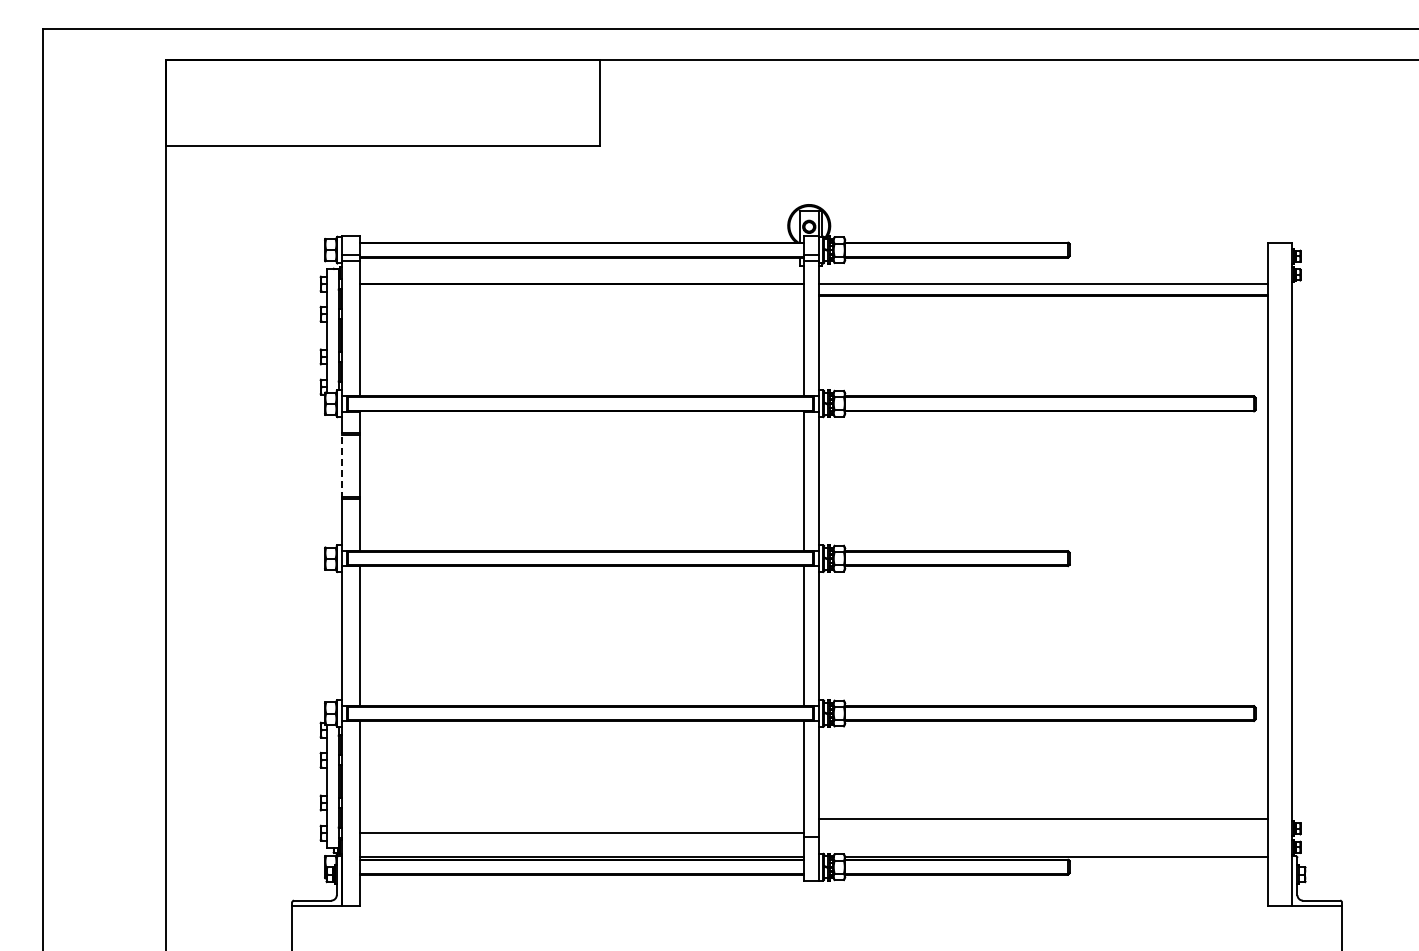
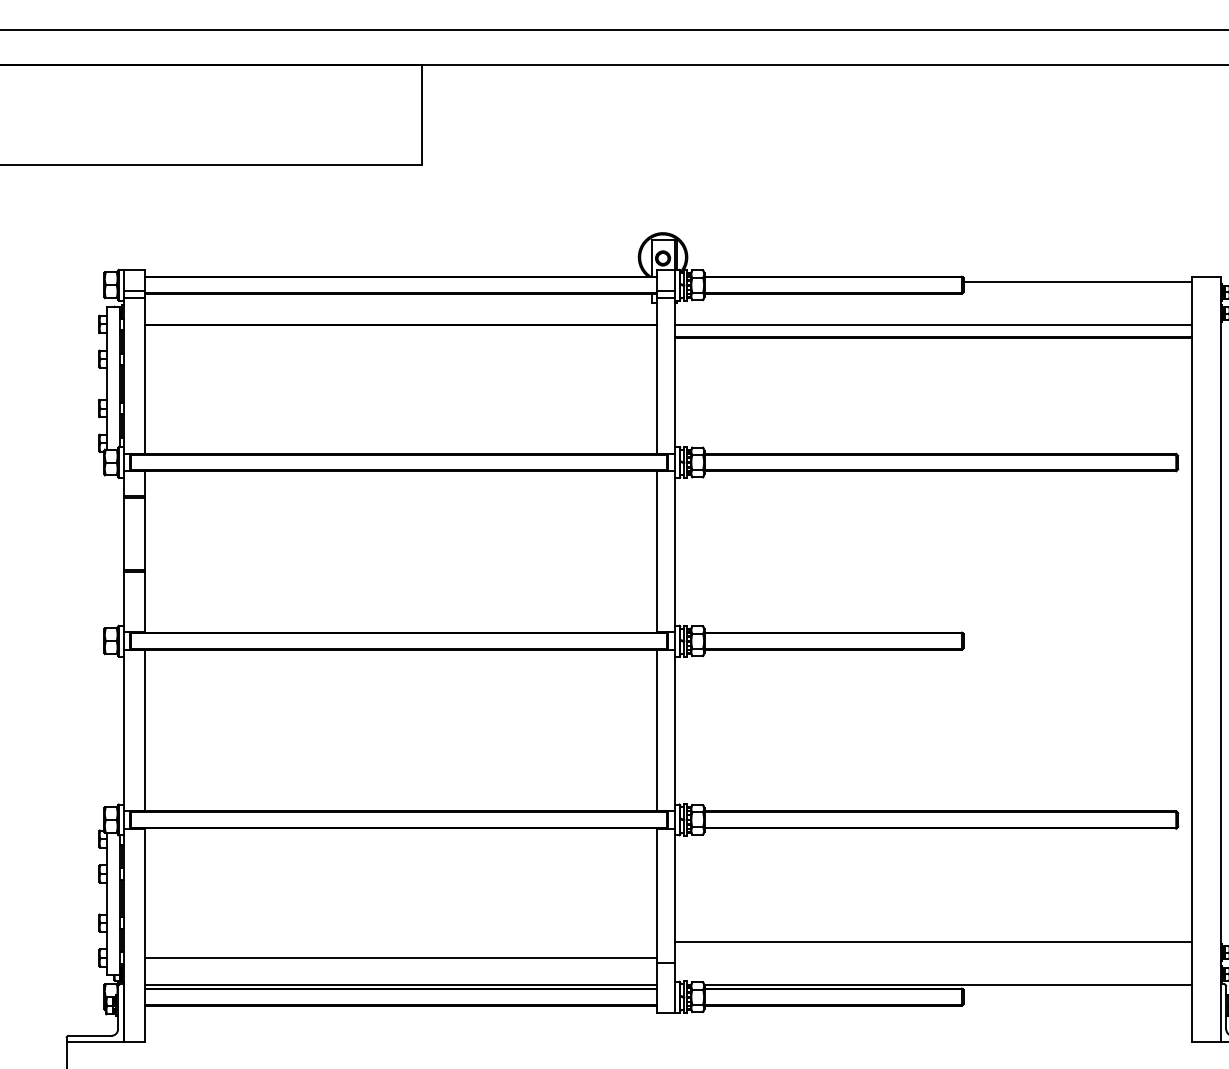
line: (1168, 247) -> (1077, 282), added
line: (341, 465) -> (123, 533), dashed -> solid

